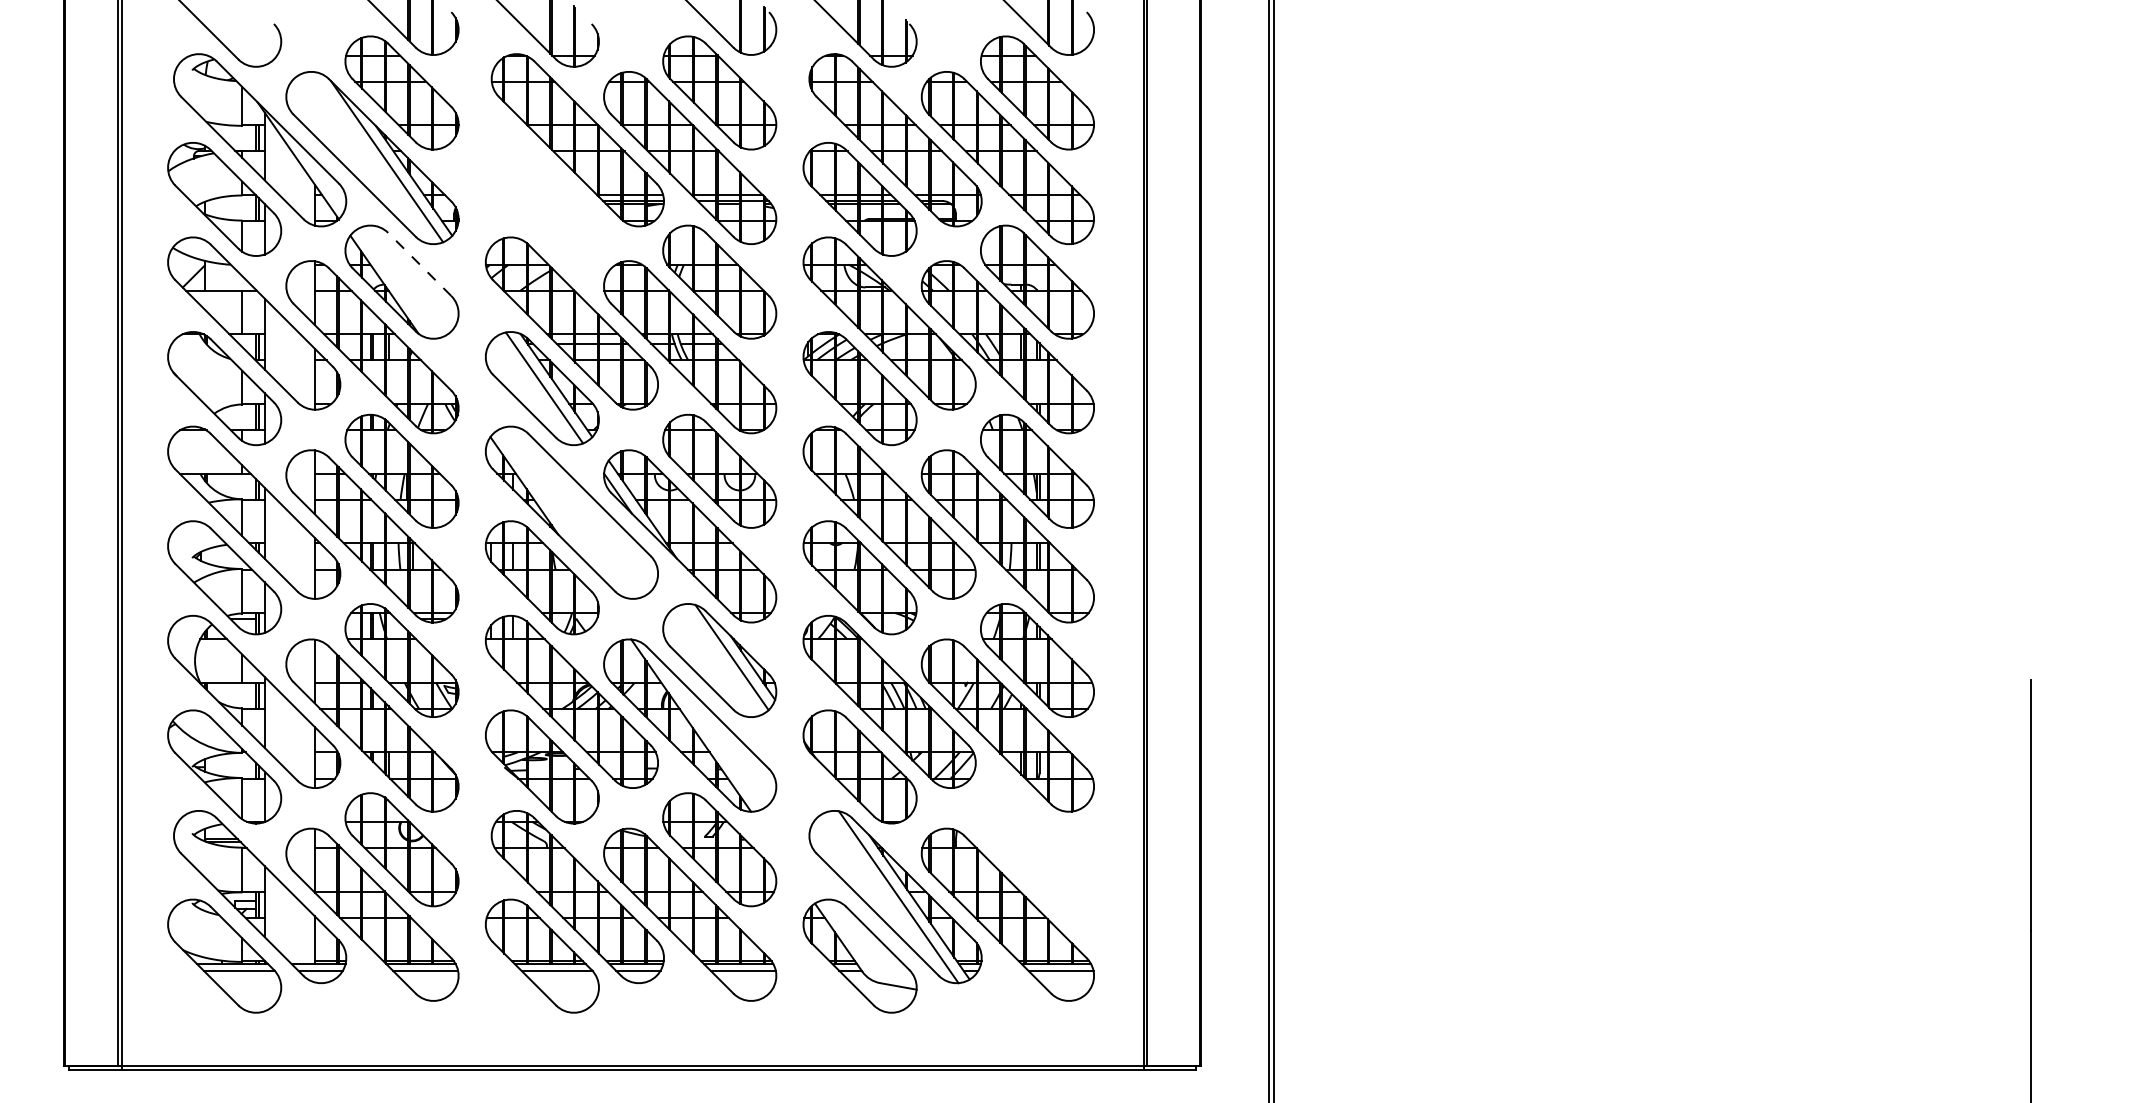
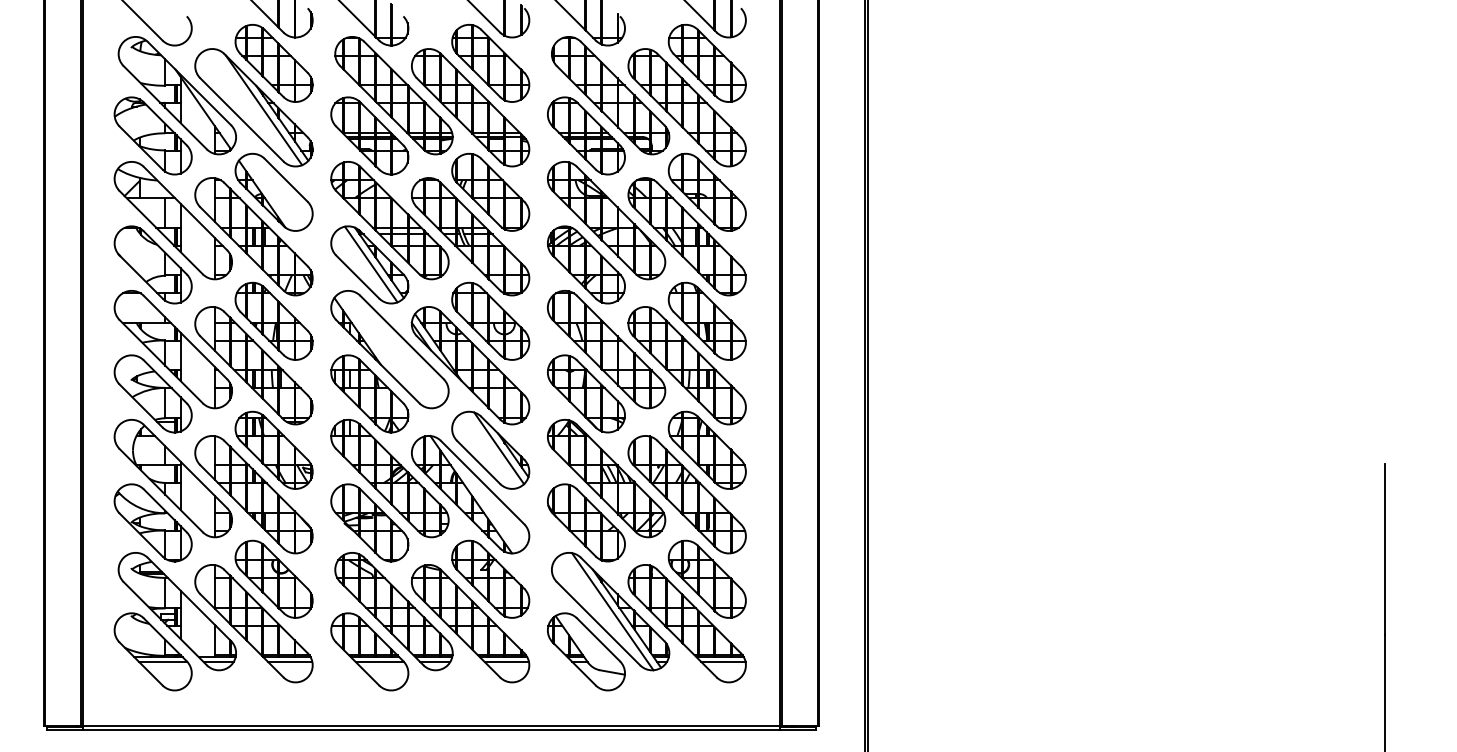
part: (541, 198) -> (369, 135), added
line: (418, 263) -> (285, 179), dashed -> solid
part: (1036, 848) -> (706, 578), added

